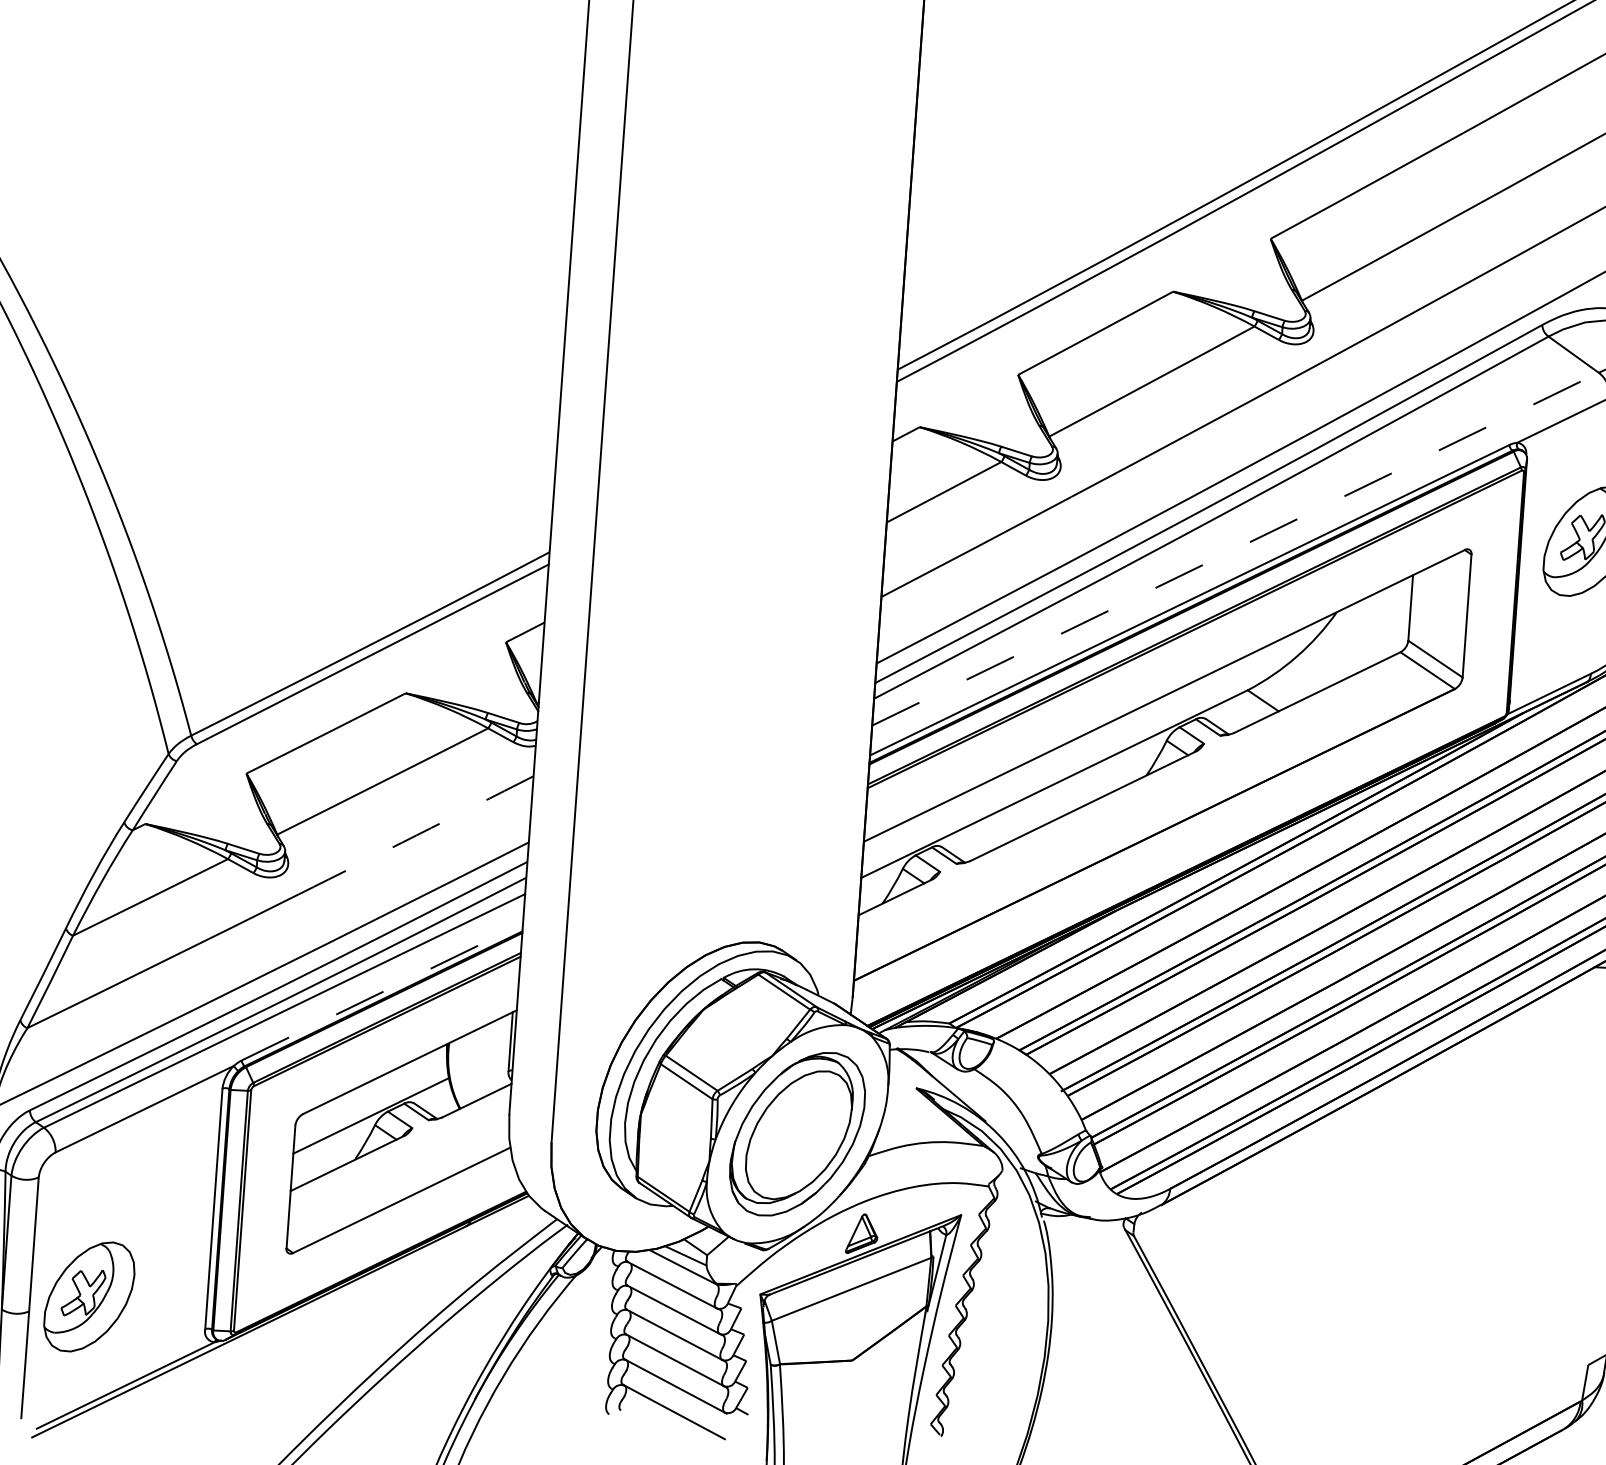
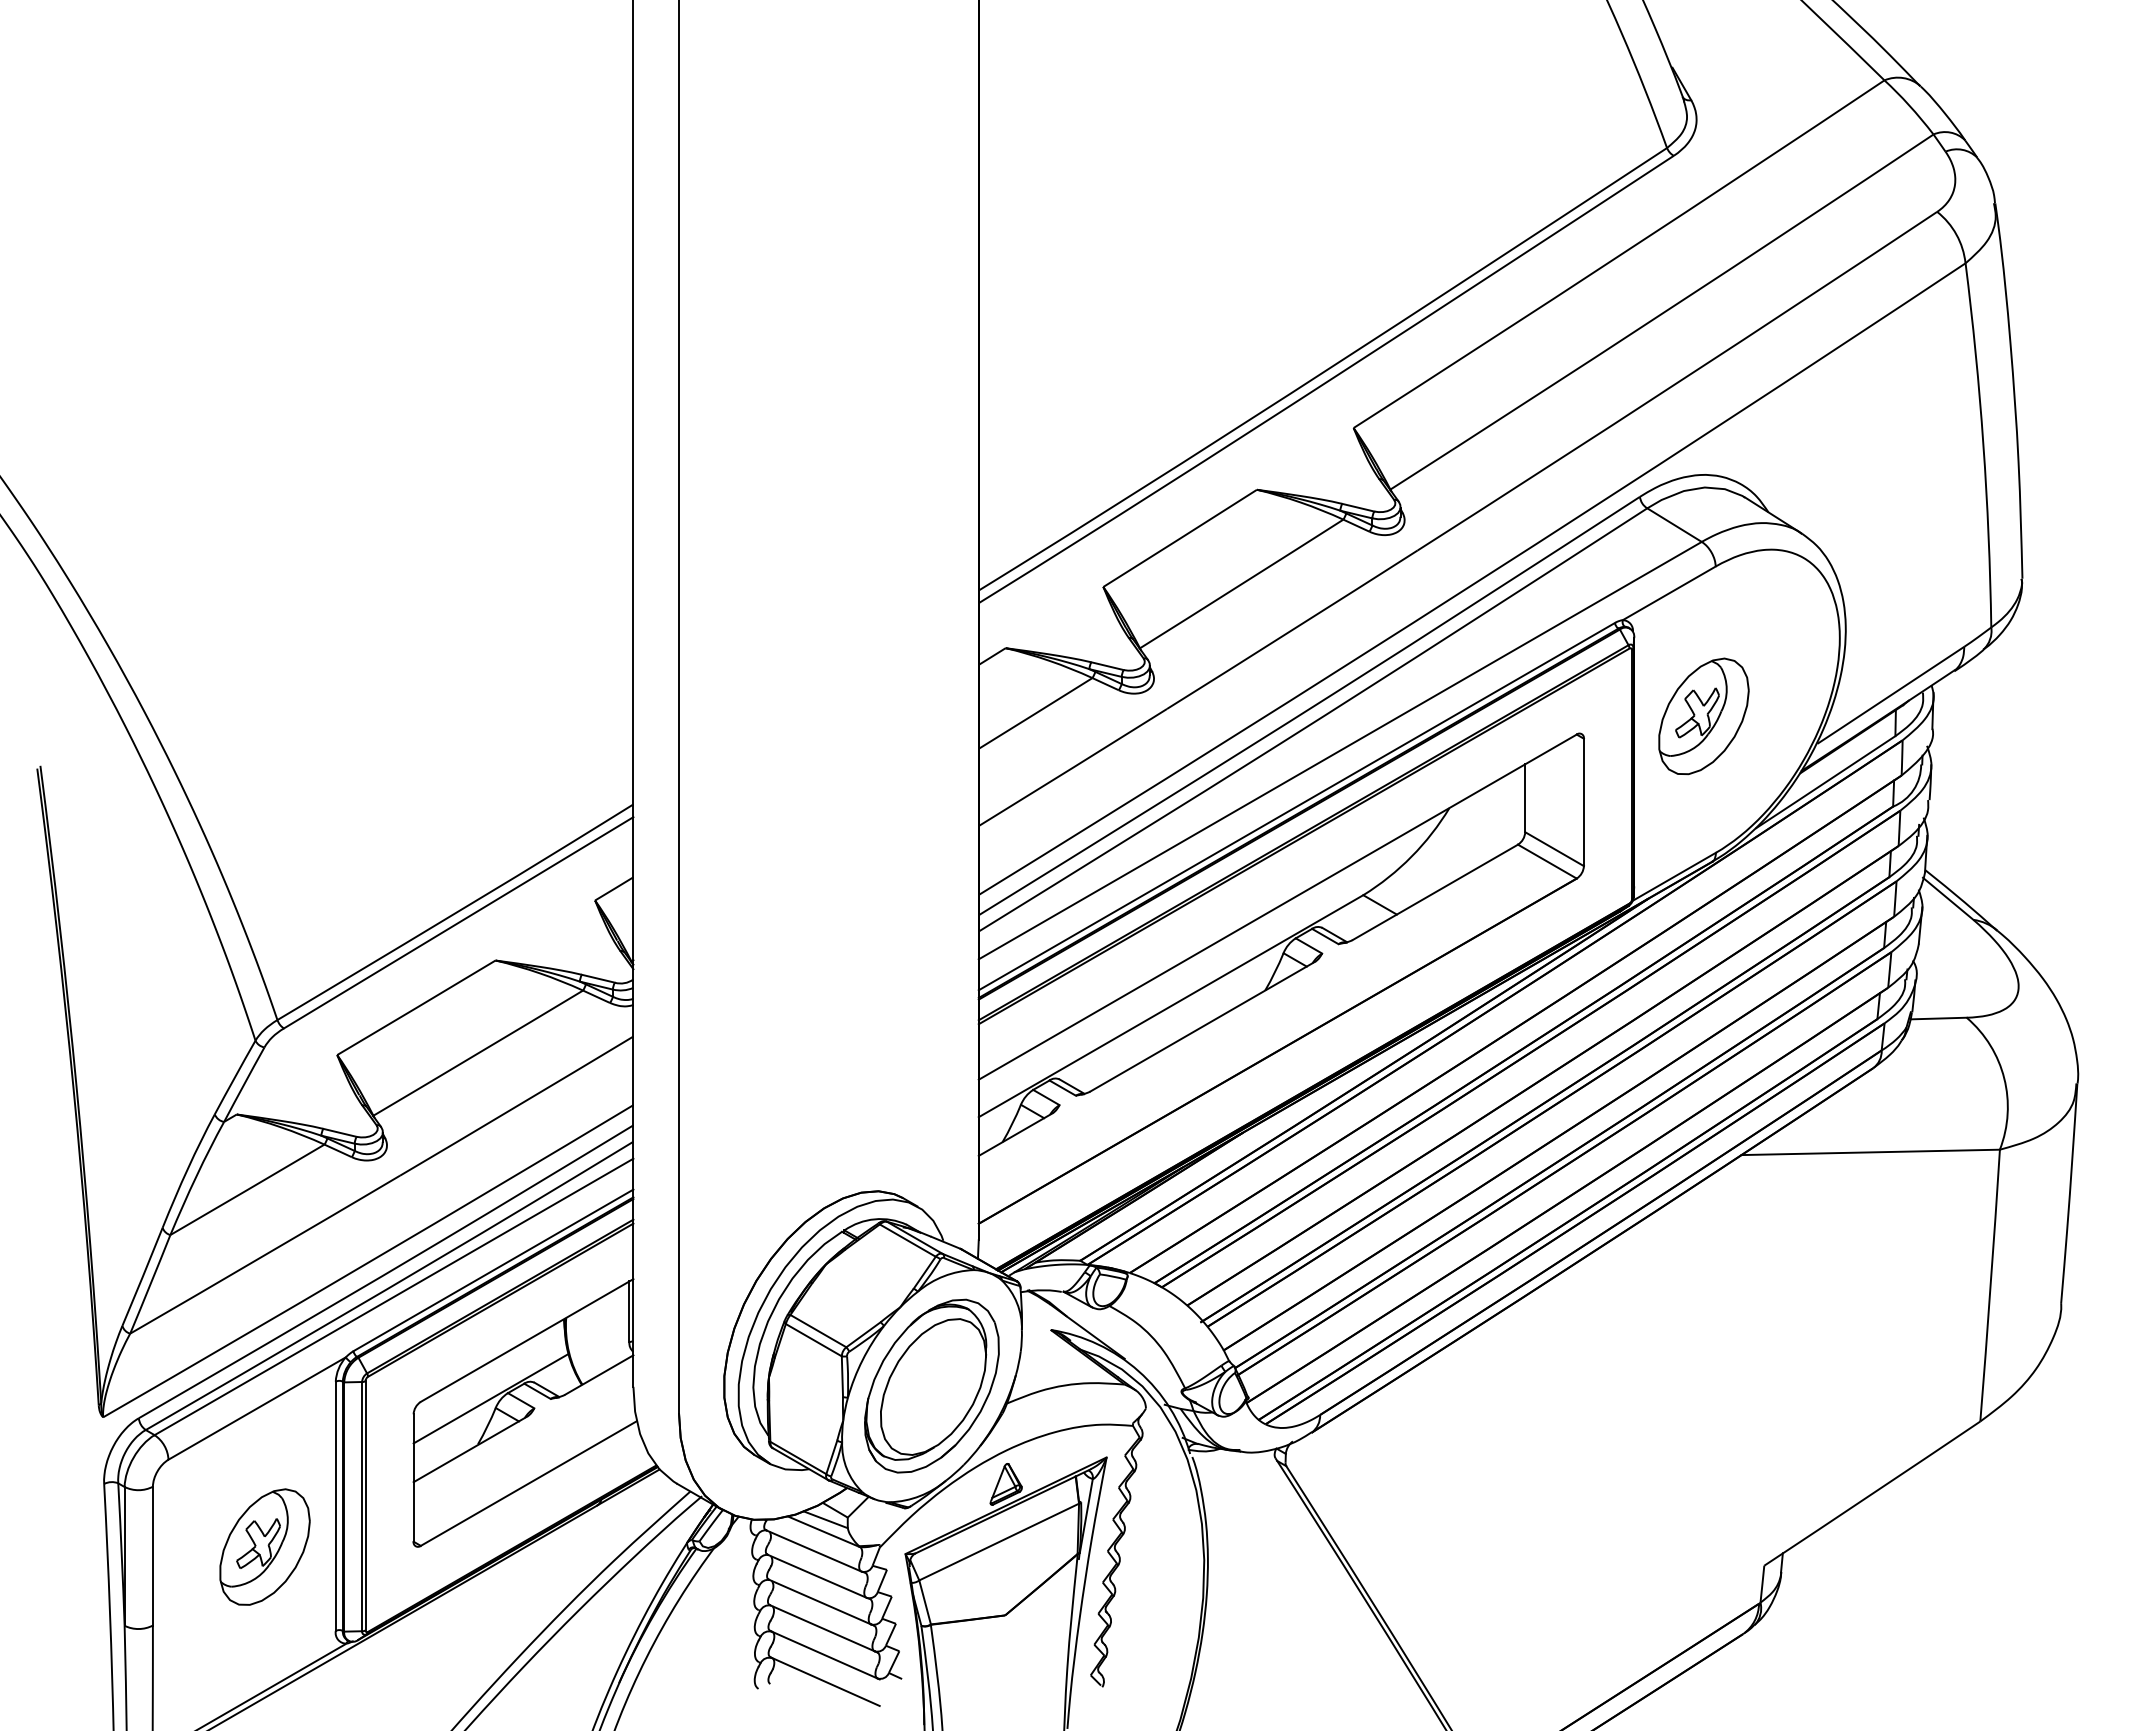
line: (1235, 549) -> (1340, 750), dashed -> solid
arc: (415, 835) -> (516, 1106), dashed -> solid
line: (382, 992) -> (493, 1270), dashed -> solid
part: (89, 1296) -> (264, 1546), moved

